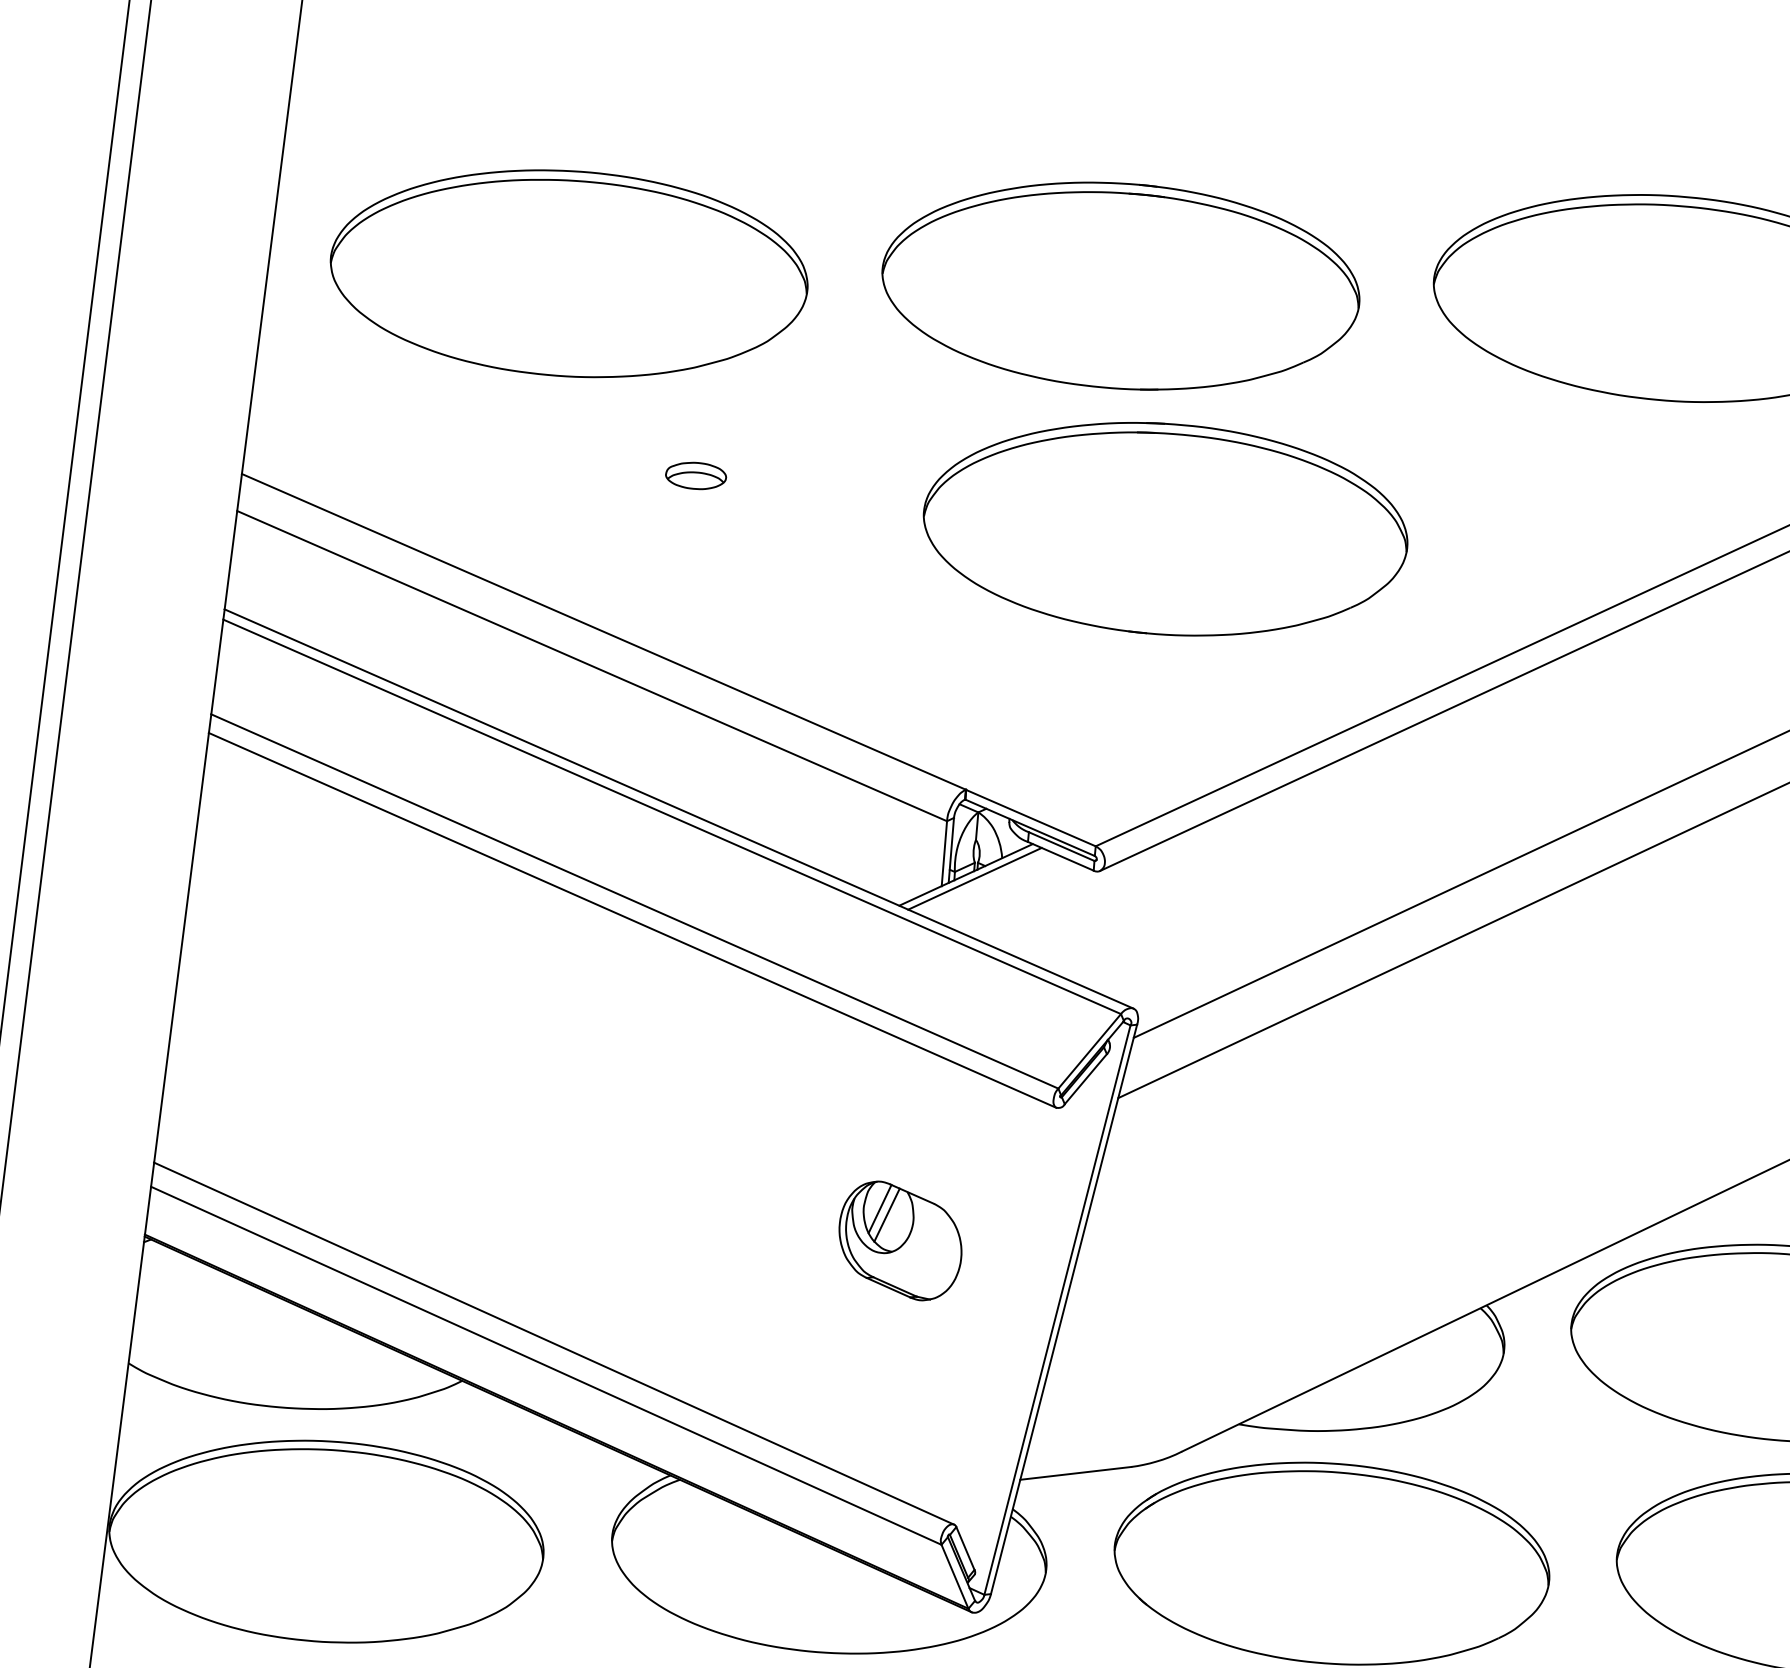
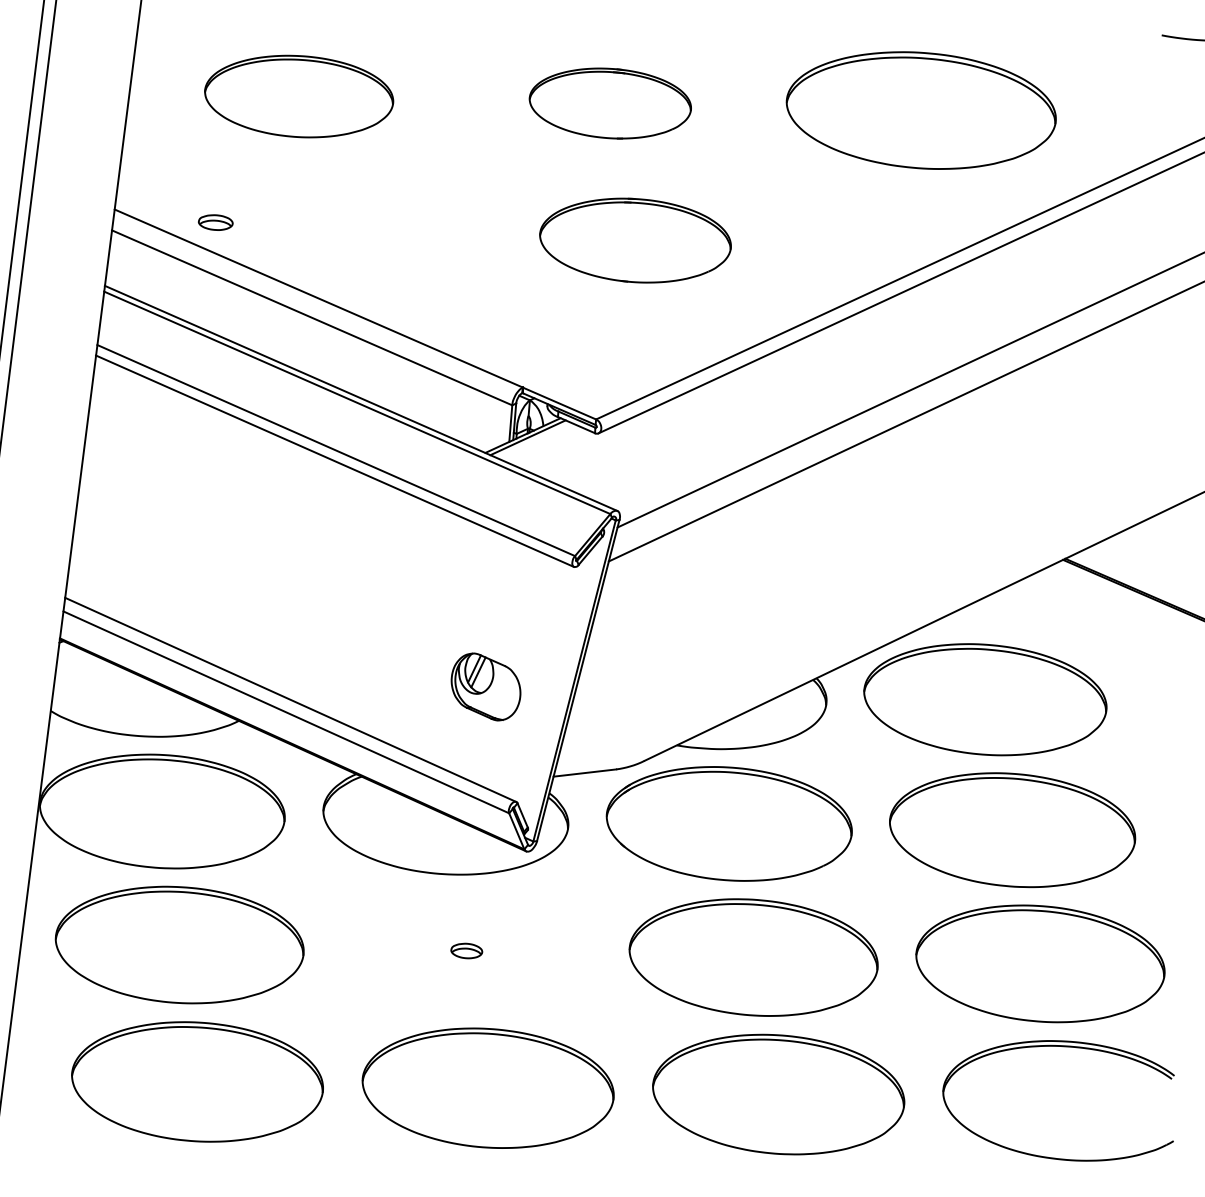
part: (567, 273) -> (298, 96), size x0.7
part: (1121, 285) -> (610, 103), size x0.6
part: (695, 475) -> (215, 222), moved
part: (1165, 528) -> (635, 240), size x0.7
part: (899, 1240) -> (485, 686), moved

